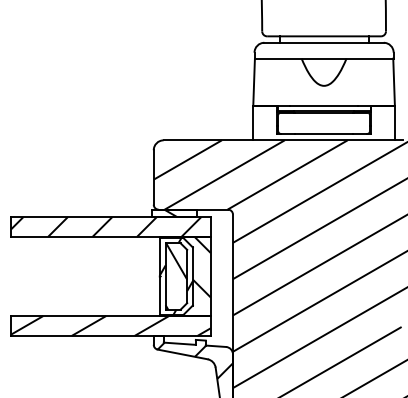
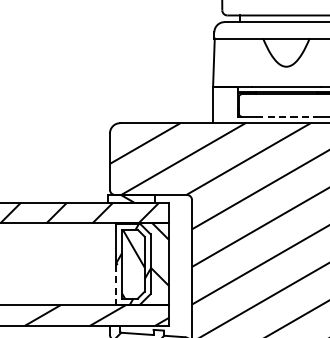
line: (324, 133) -> (286, 116), solid -> dashed
line: (159, 296) -> (115, 284), solid -> dashed

